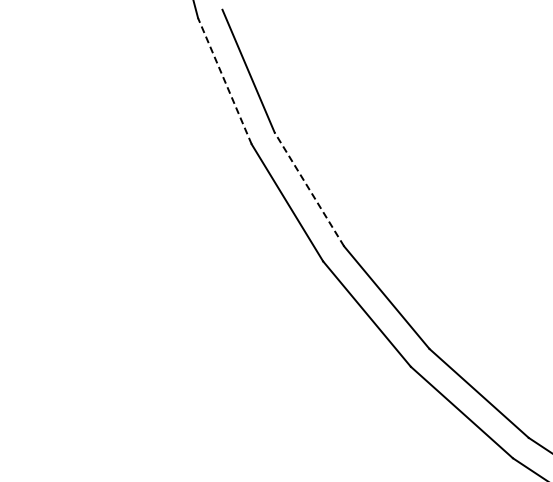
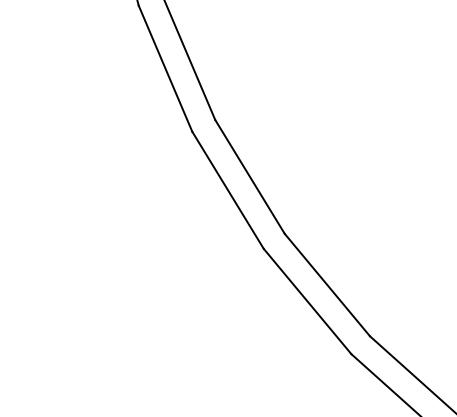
line: (224, 81) -> (165, 68), dashed -> solid
line: (309, 189) -> (250, 176), dashed -> solid

